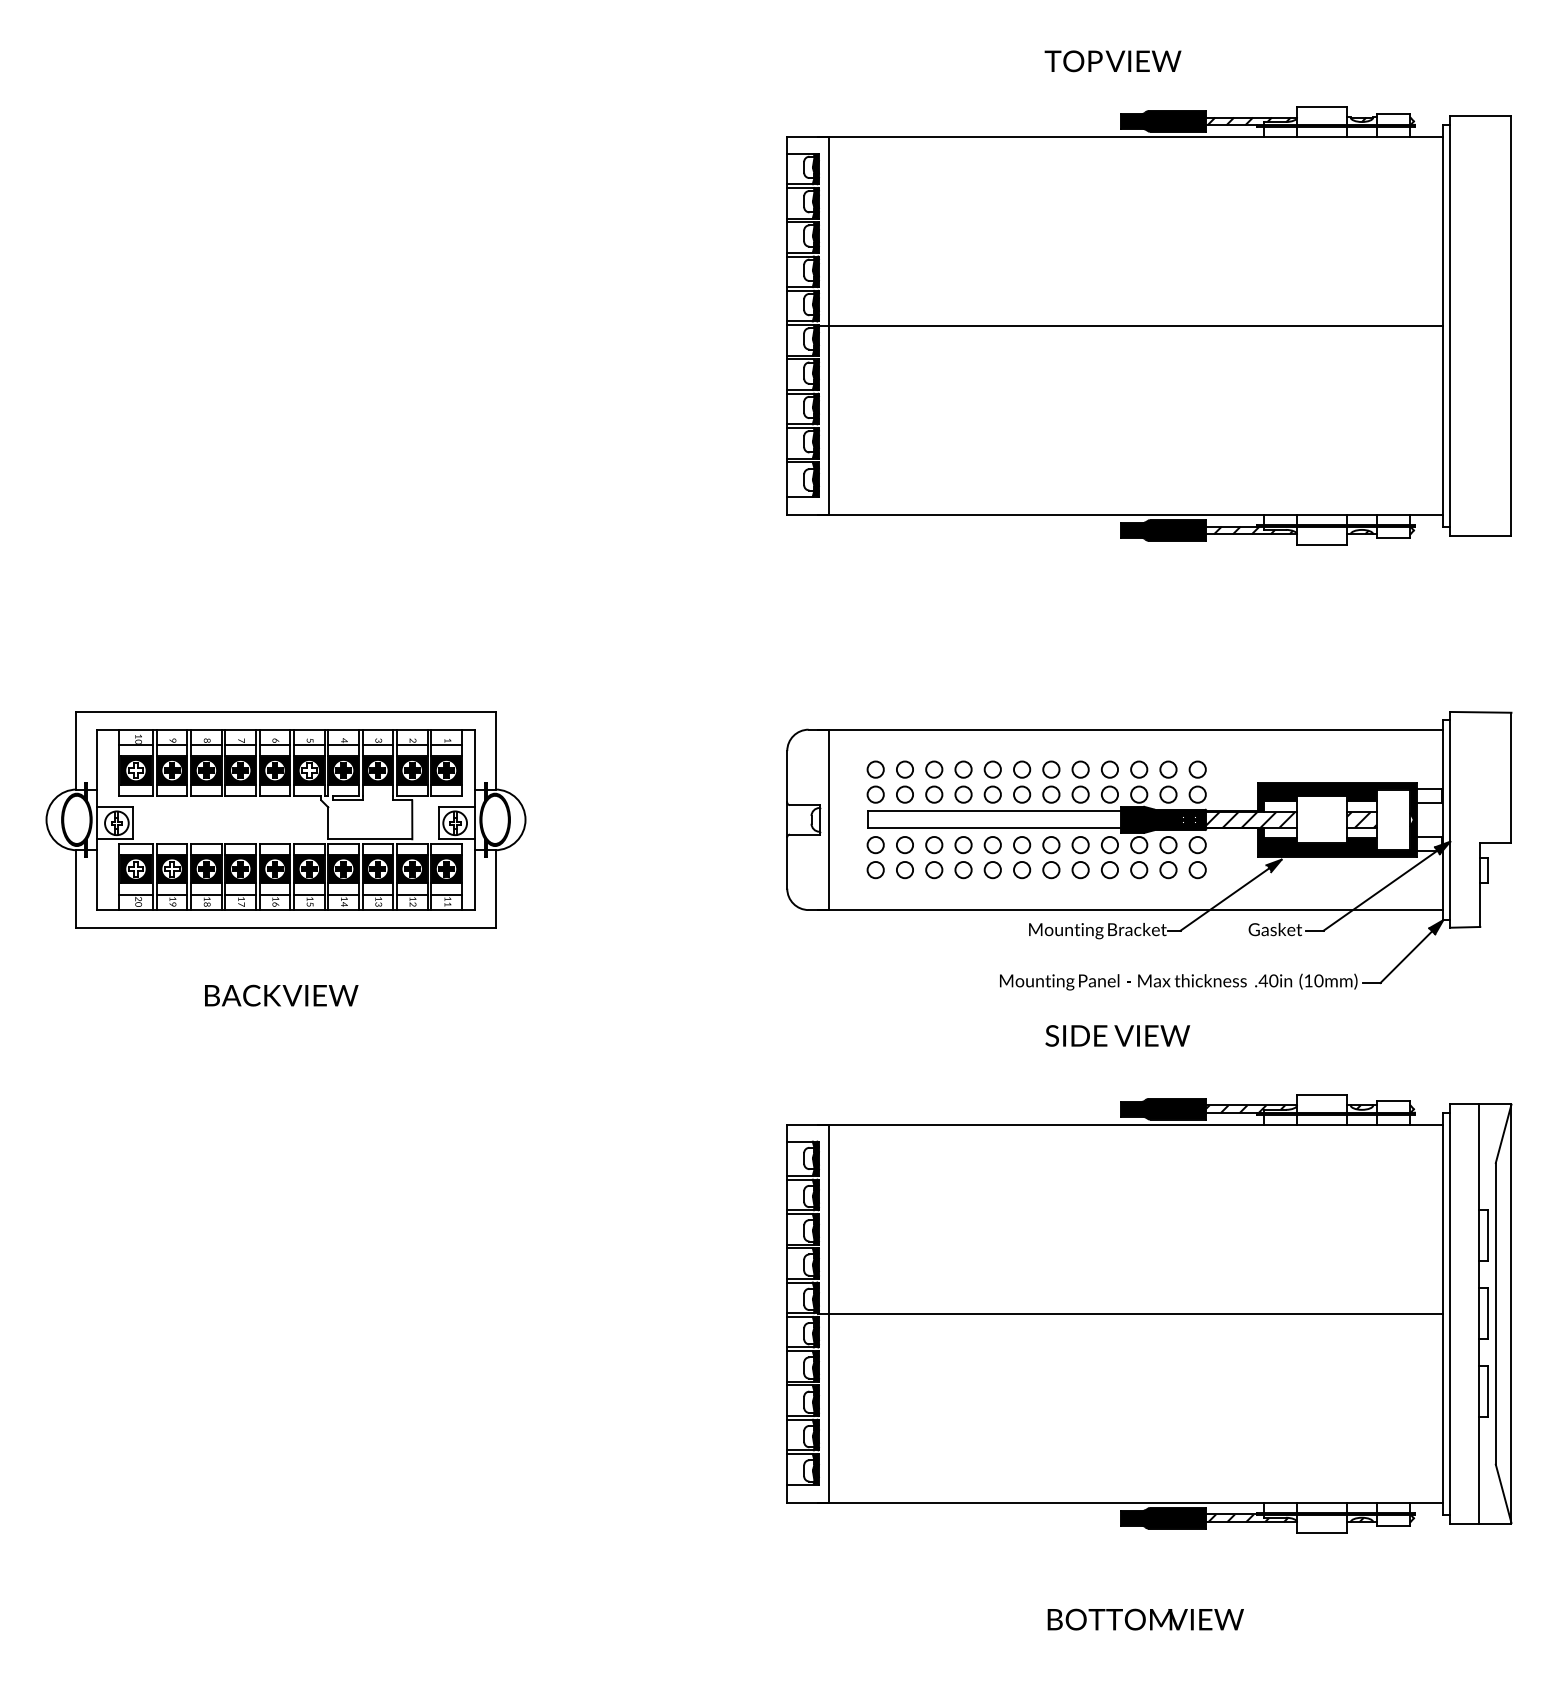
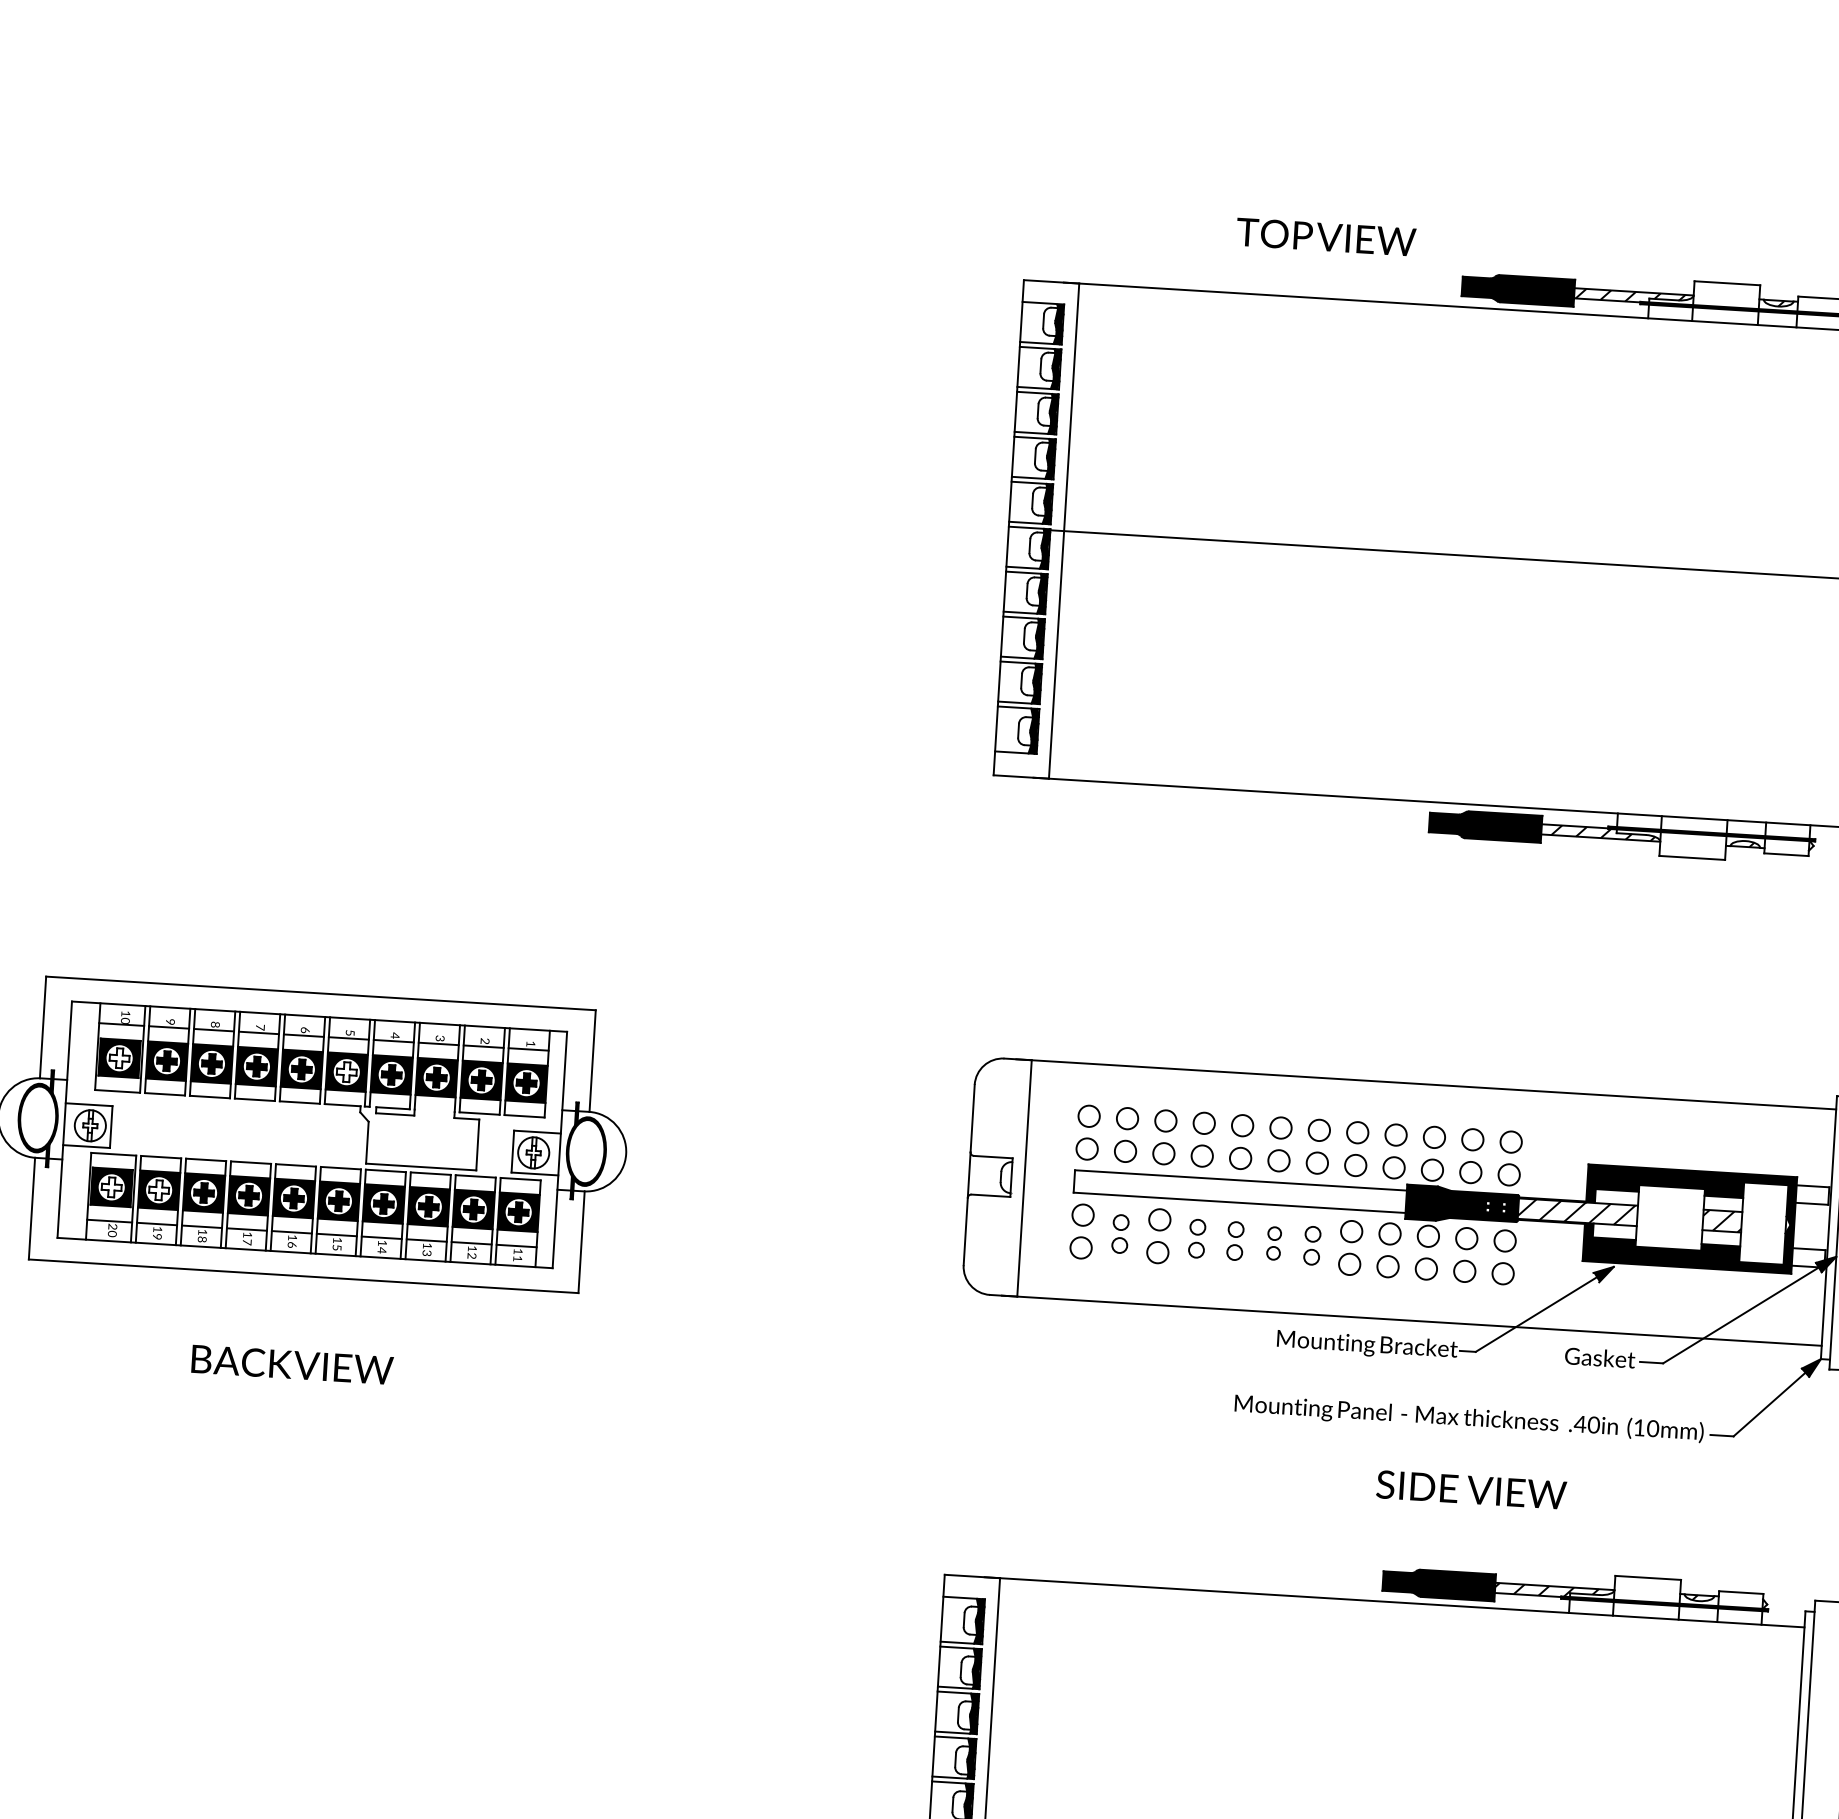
text: (1112, 61) -> (1325, 237), moved
part: (904, 857) -> (1119, 1233), size x0.7
part: (963, 857) -> (1197, 1238), size x0.7
part: (992, 857) -> (1235, 1240), size x0.7
part: (1022, 857) -> (1274, 1243), size x0.6
part: (1051, 857) -> (1312, 1245), size x0.7
text: (1117, 1035) -> (1471, 1489), moved

